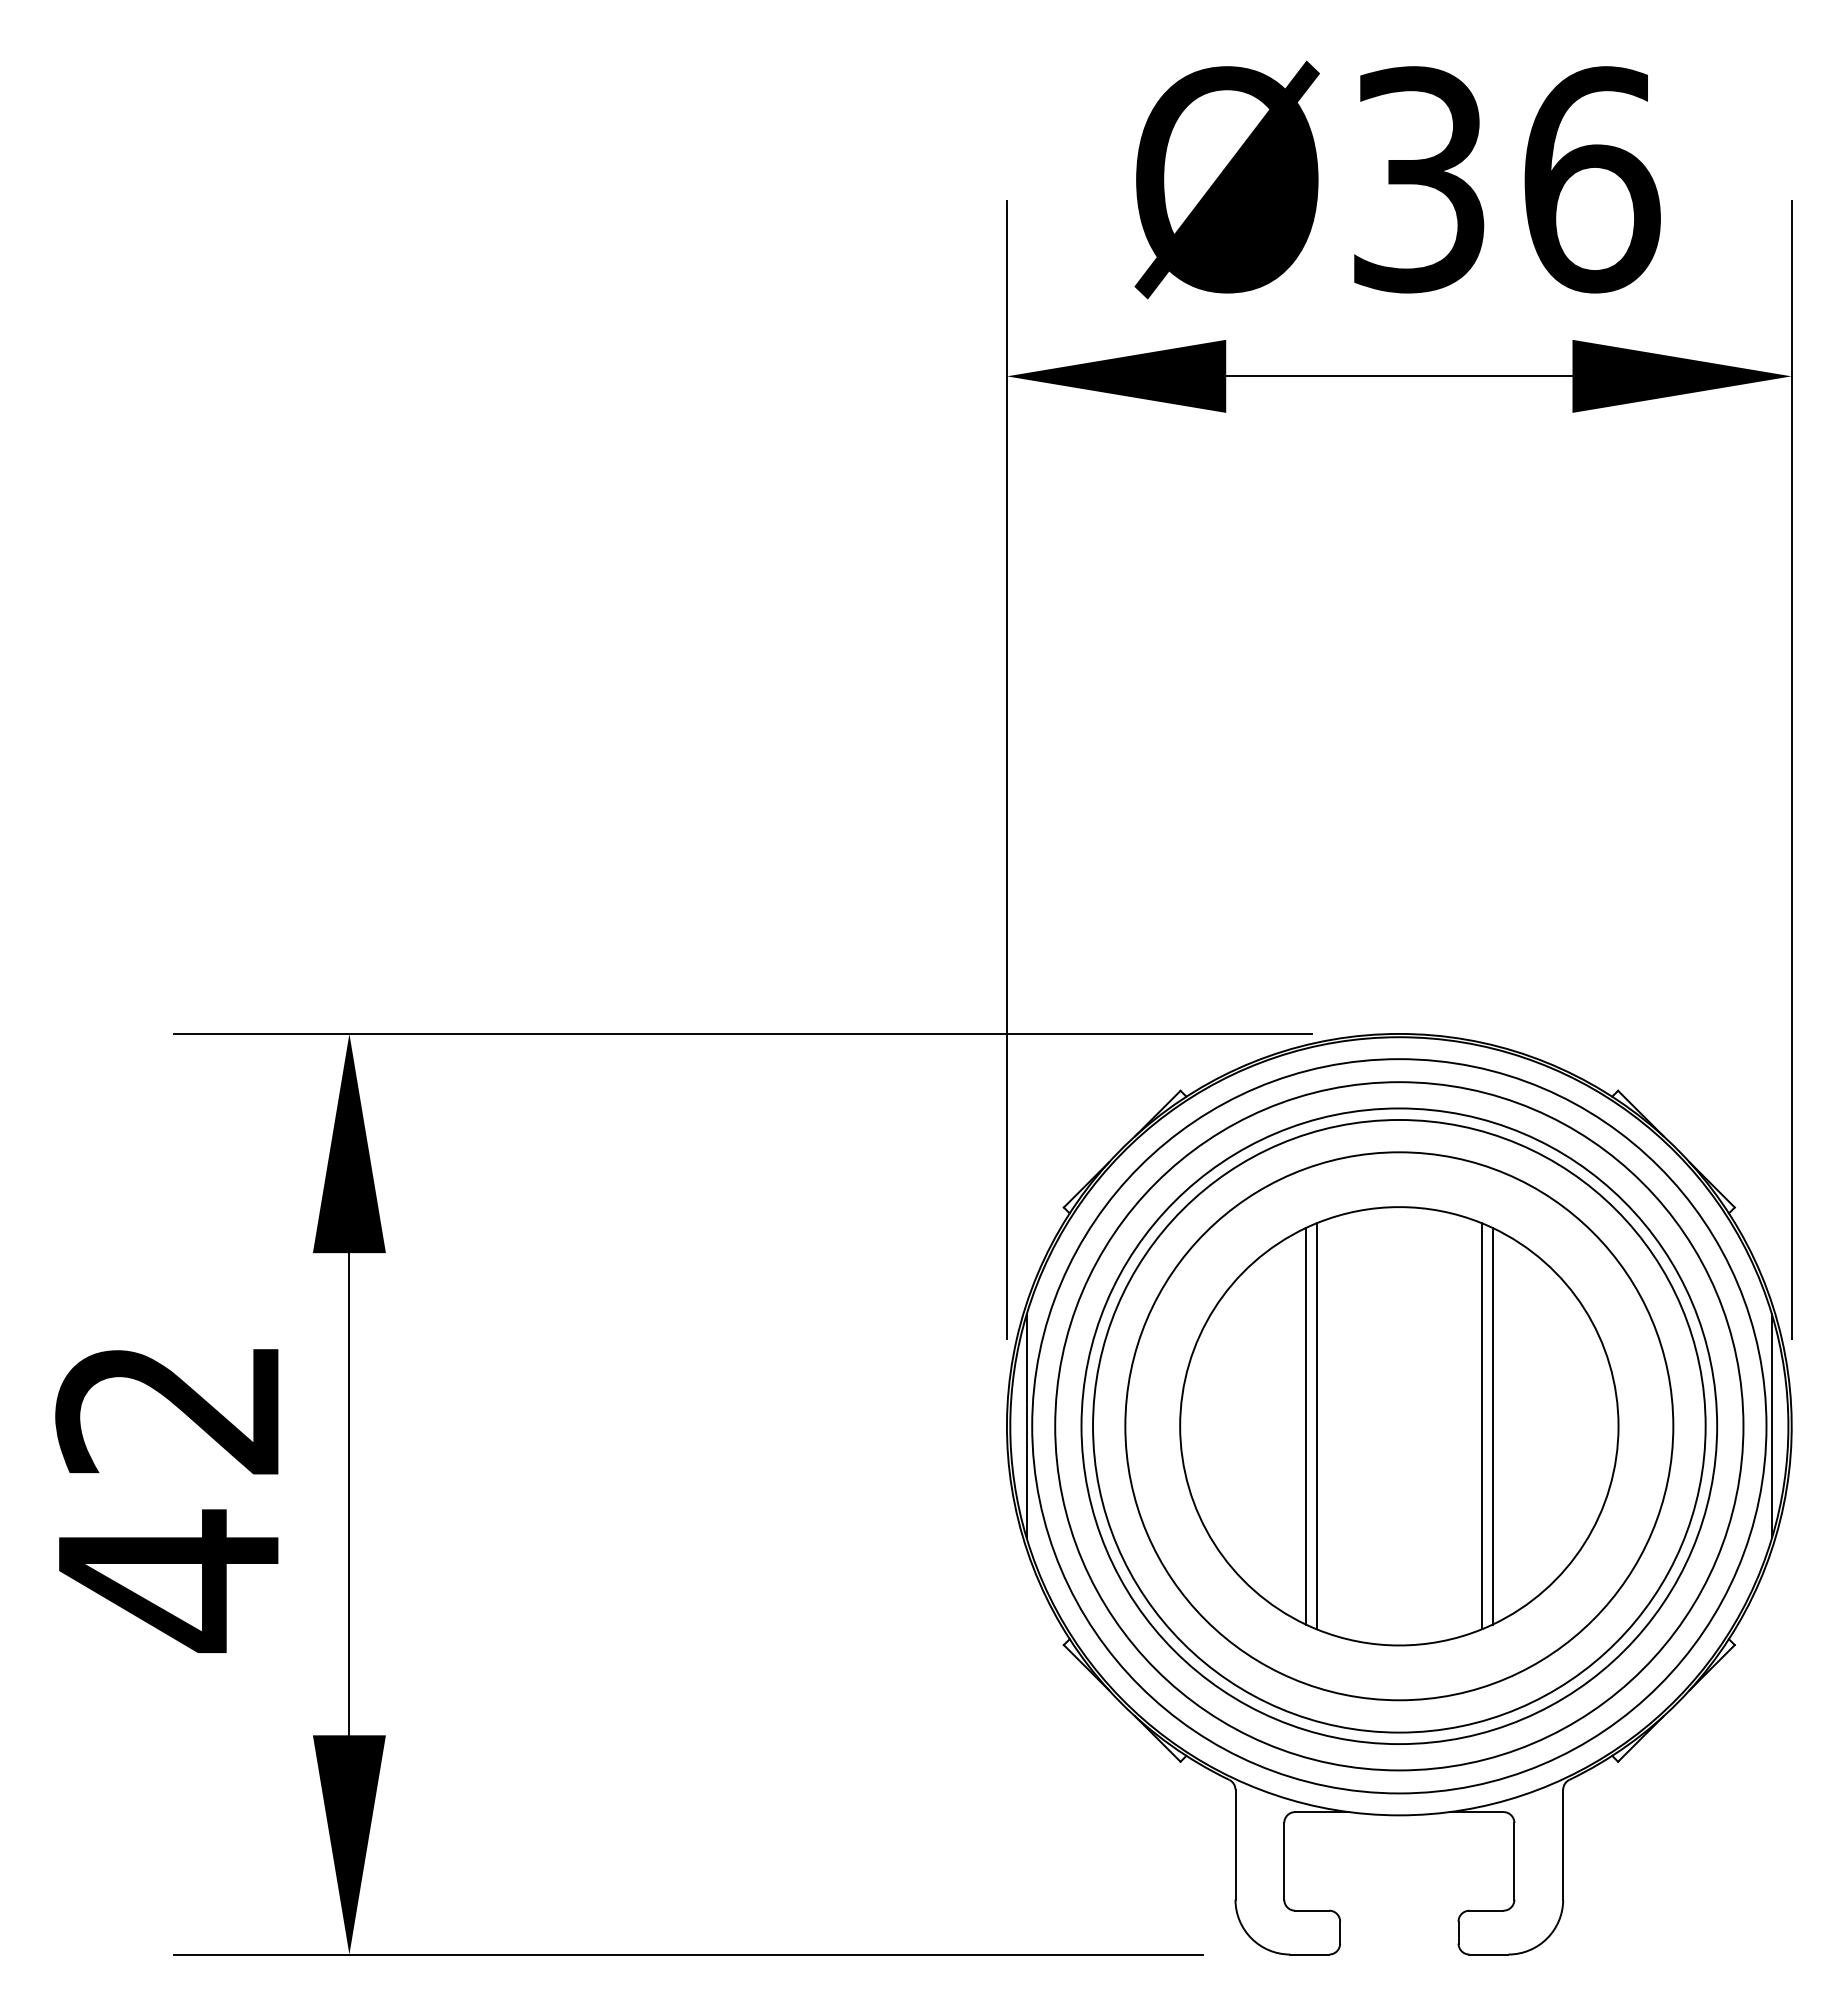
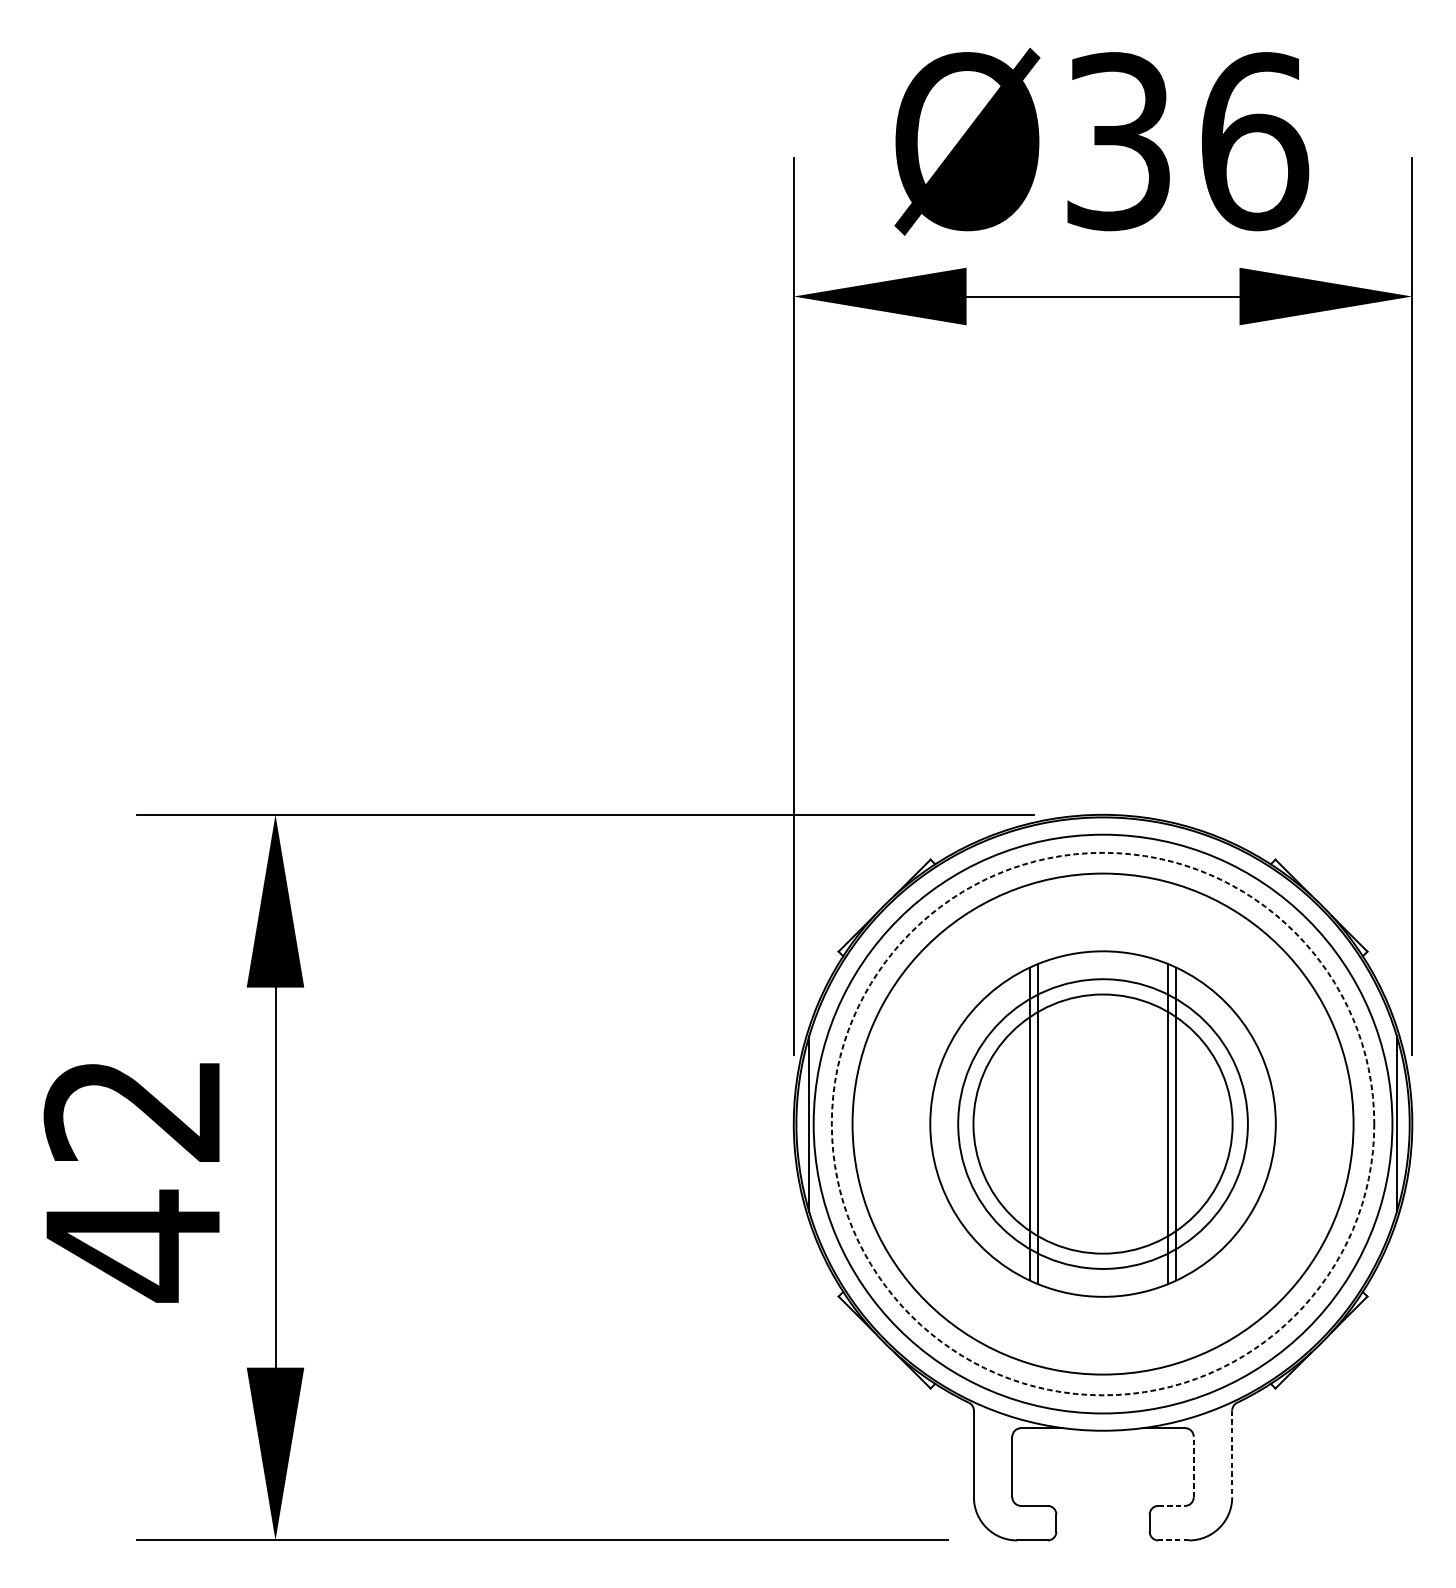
circle: (1399, 1425) -> (1103, 1123), size x0.6
circle: (1399, 1426) -> (1103, 1124), size x0.6
circle: (1399, 1426) -> (1103, 1124), solid -> dashed
line: (1563, 1844) -> (1232, 1453), solid -> dashed
line: (1514, 1860) -> (1193, 1466), solid -> dashed
line: (1486, 1910) -> (1171, 1505), solid -> dashed
line: (1488, 1954) -> (1173, 1540), solid -> dashed

